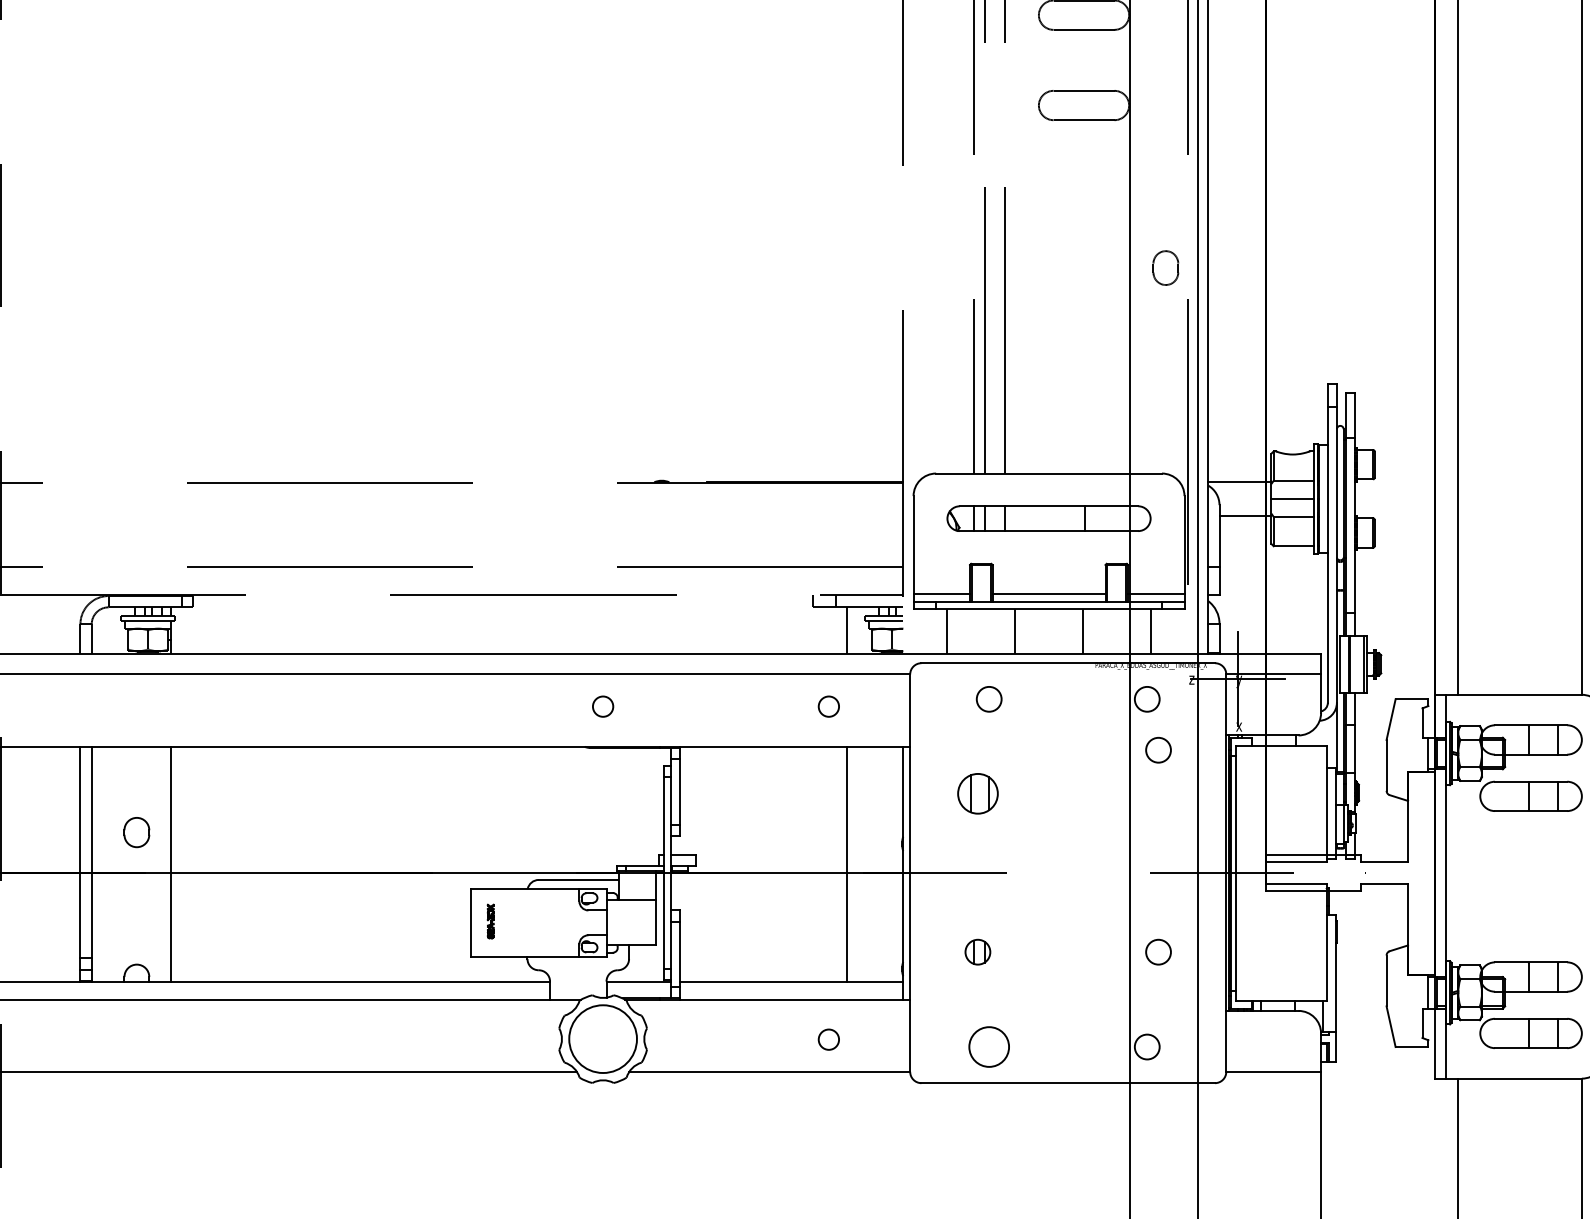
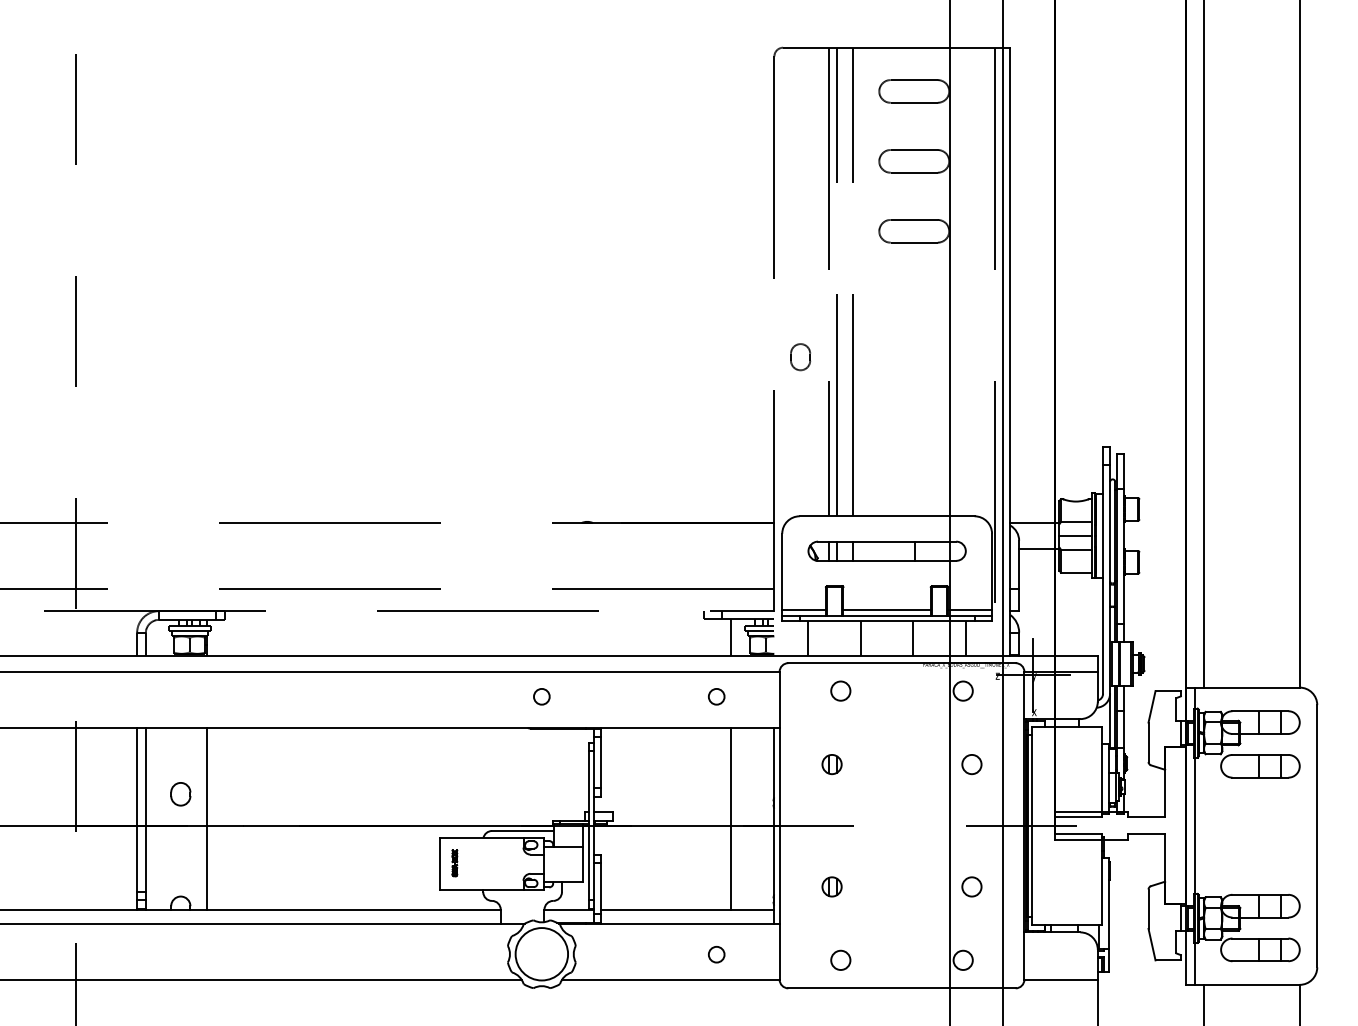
part: (1165, 268) -> (800, 357), moved
circle: (1157, 750) -> (971, 764), moved
part: (977, 794) -> (831, 764), size x0.62
circle: (988, 1045) -> (840, 959), size x0.62

